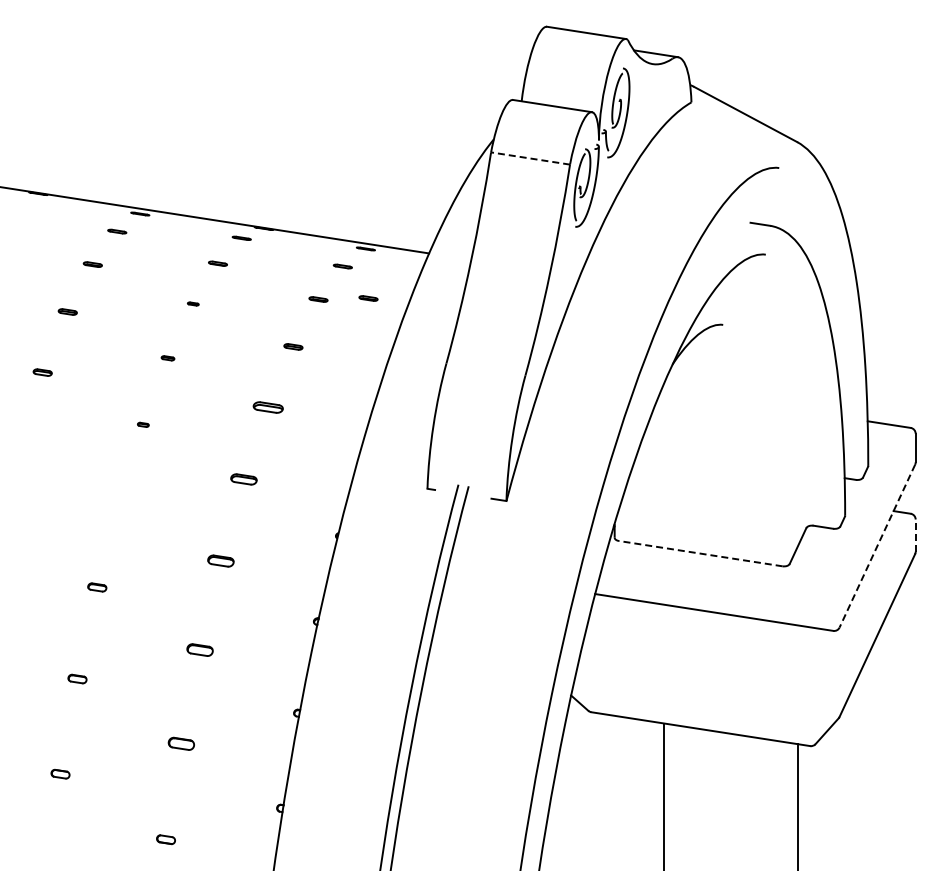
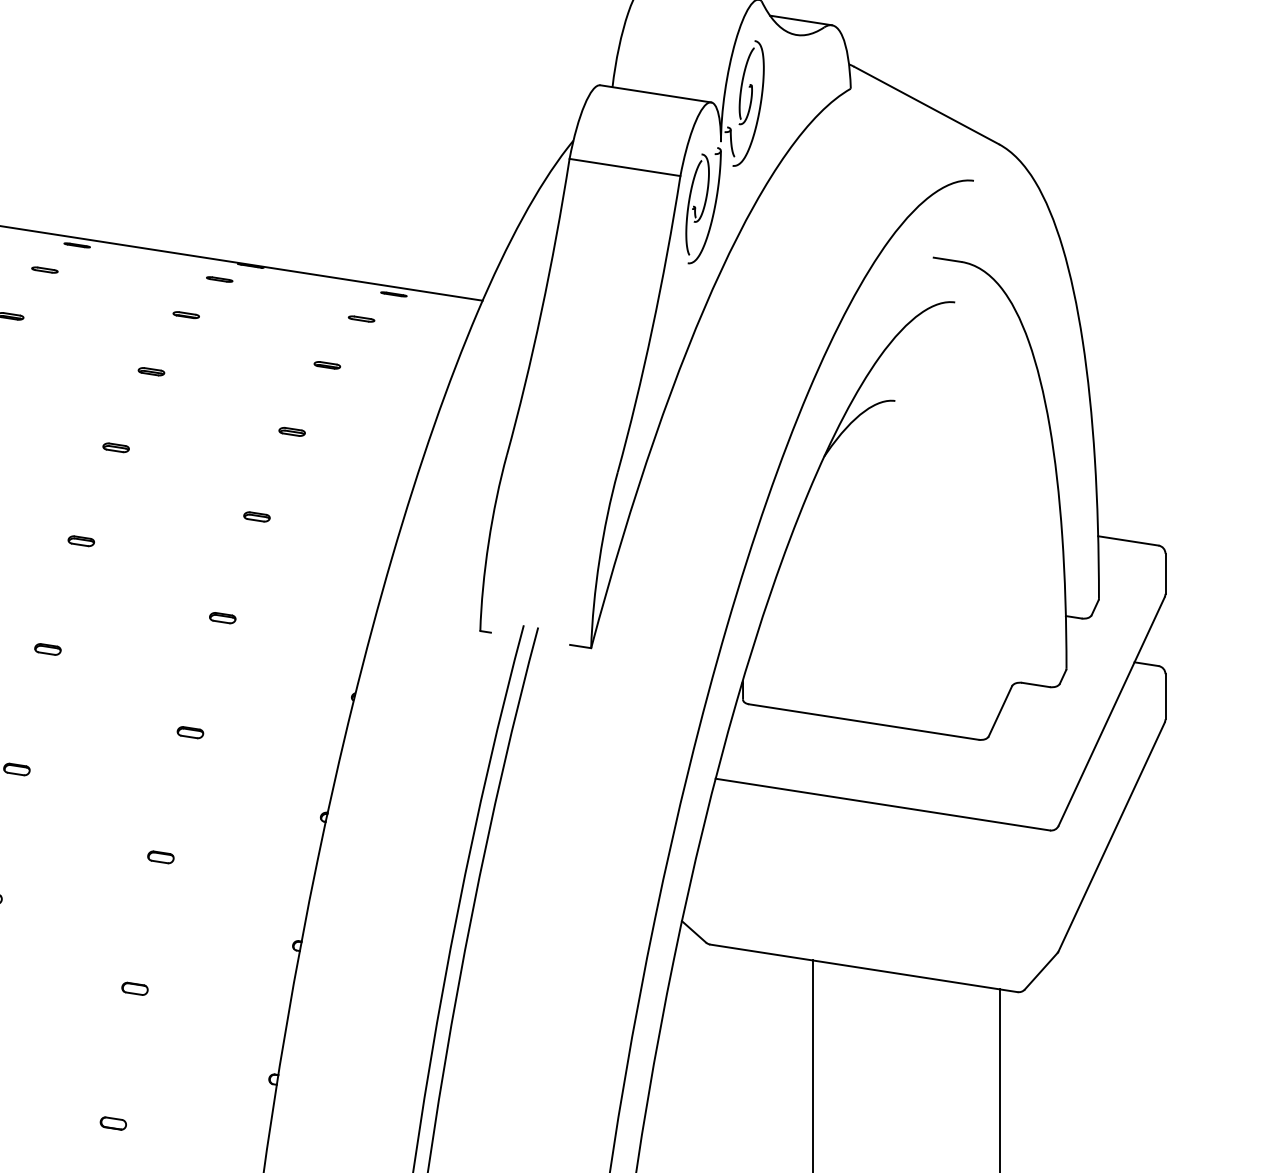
line: (530, 158) -> (624, 167), dashed -> solid
part: (368, 298) -> (397, 363), removed
part: (193, 303) -> (151, 370), size x1.67
part: (167, 358) -> (115, 448), size x1.43
part: (268, 407) -> (257, 516), size x0.62
part: (143, 424) -> (81, 540), size x1.67
part: (243, 479) -> (222, 617), size x0.71
part: (119, 501) -> (48, 648), added
line: (915, 535) -> (1165, 696), dashed -> solid
line: (877, 546) -> (1111, 712), dashed -> solid
line: (700, 553) -> (863, 721), dashed -> solid
part: (220, 561) -> (189, 733), size x0.71
part: (199, 649) -> (160, 856), size x0.71
part: (181, 743) -> (135, 988), size x0.71

